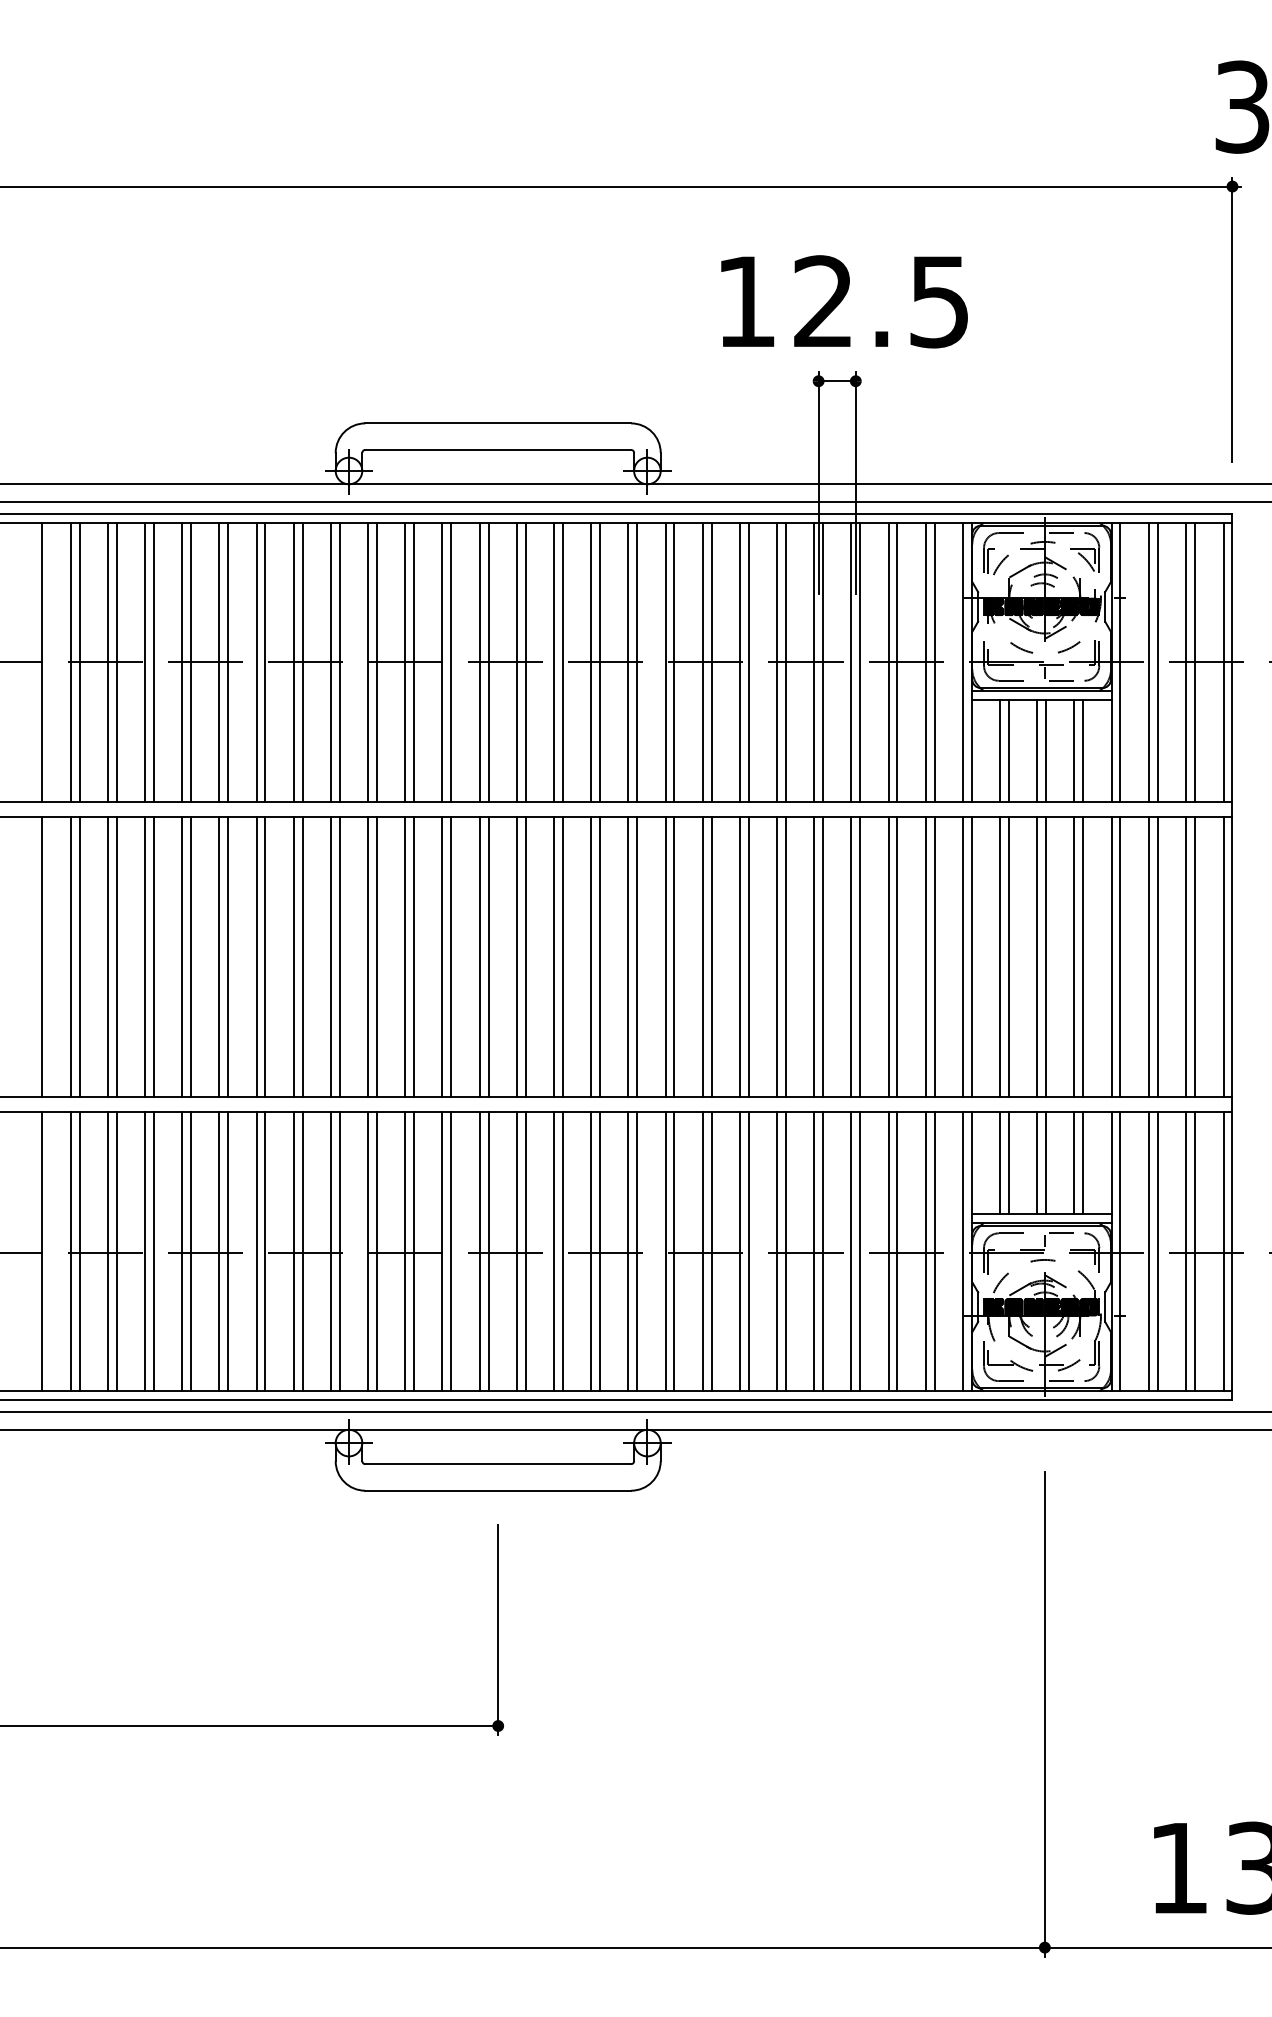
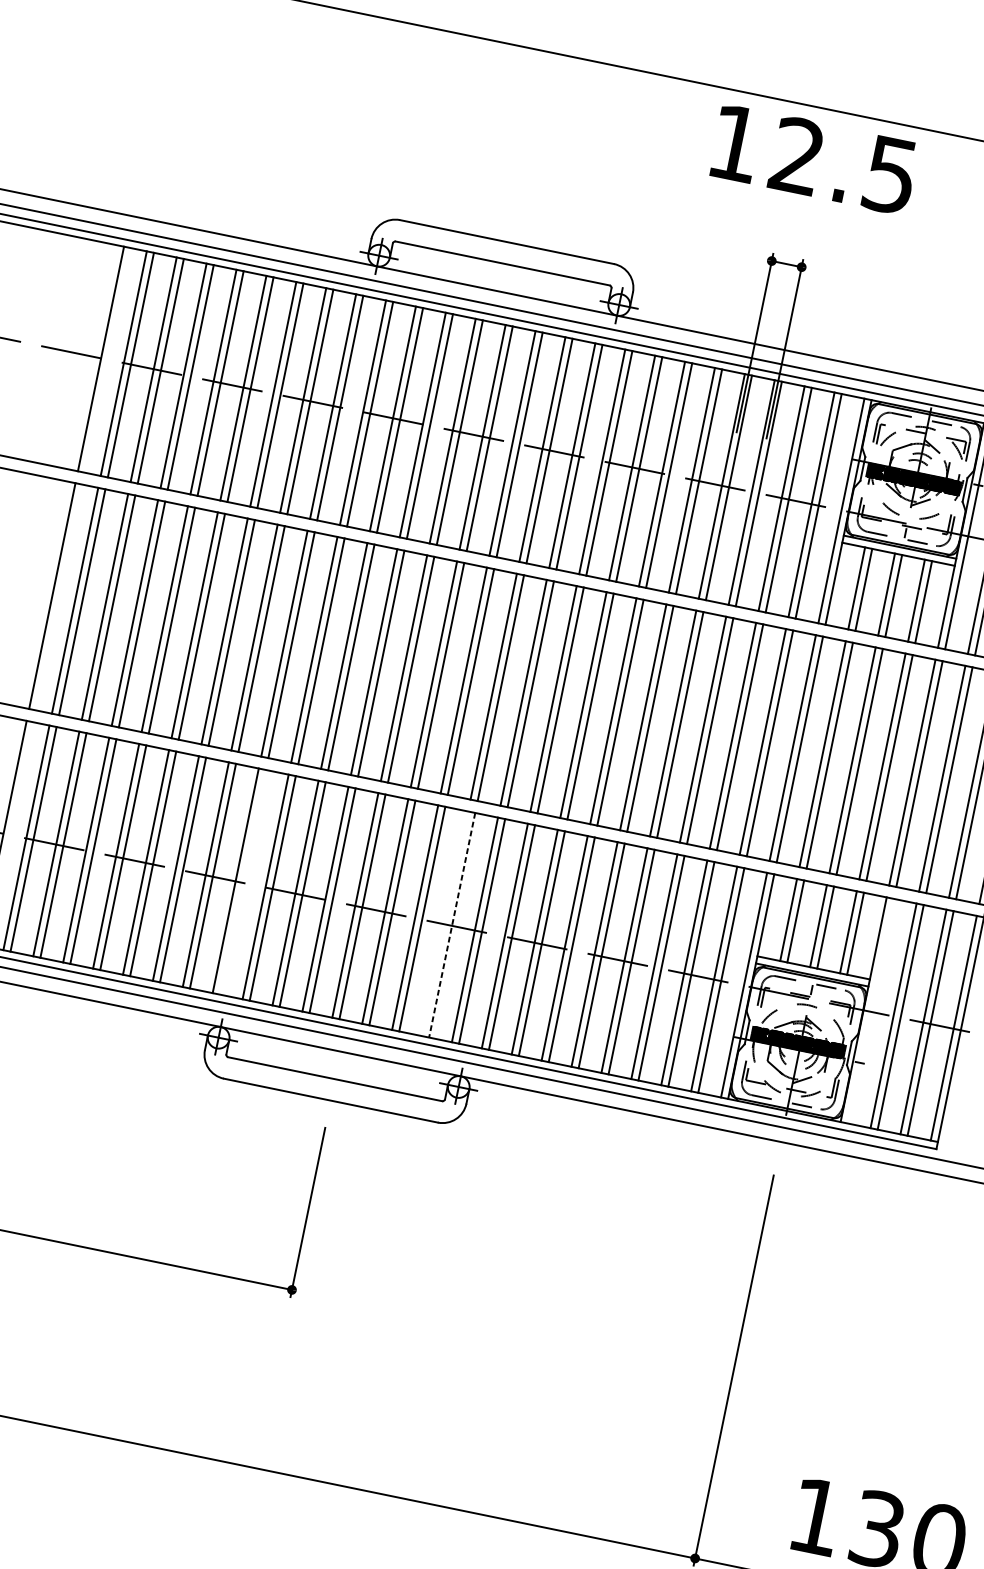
text: (844, 301) -> (814, 159), moved
line: (339, 1251) -> (242, 882), removed
line: (591, 1251) -> (445, 923), removed
line: (600, 1251) -> (452, 925), solid -> dashed
line: (1120, 1251) -> (870, 1010), removed

